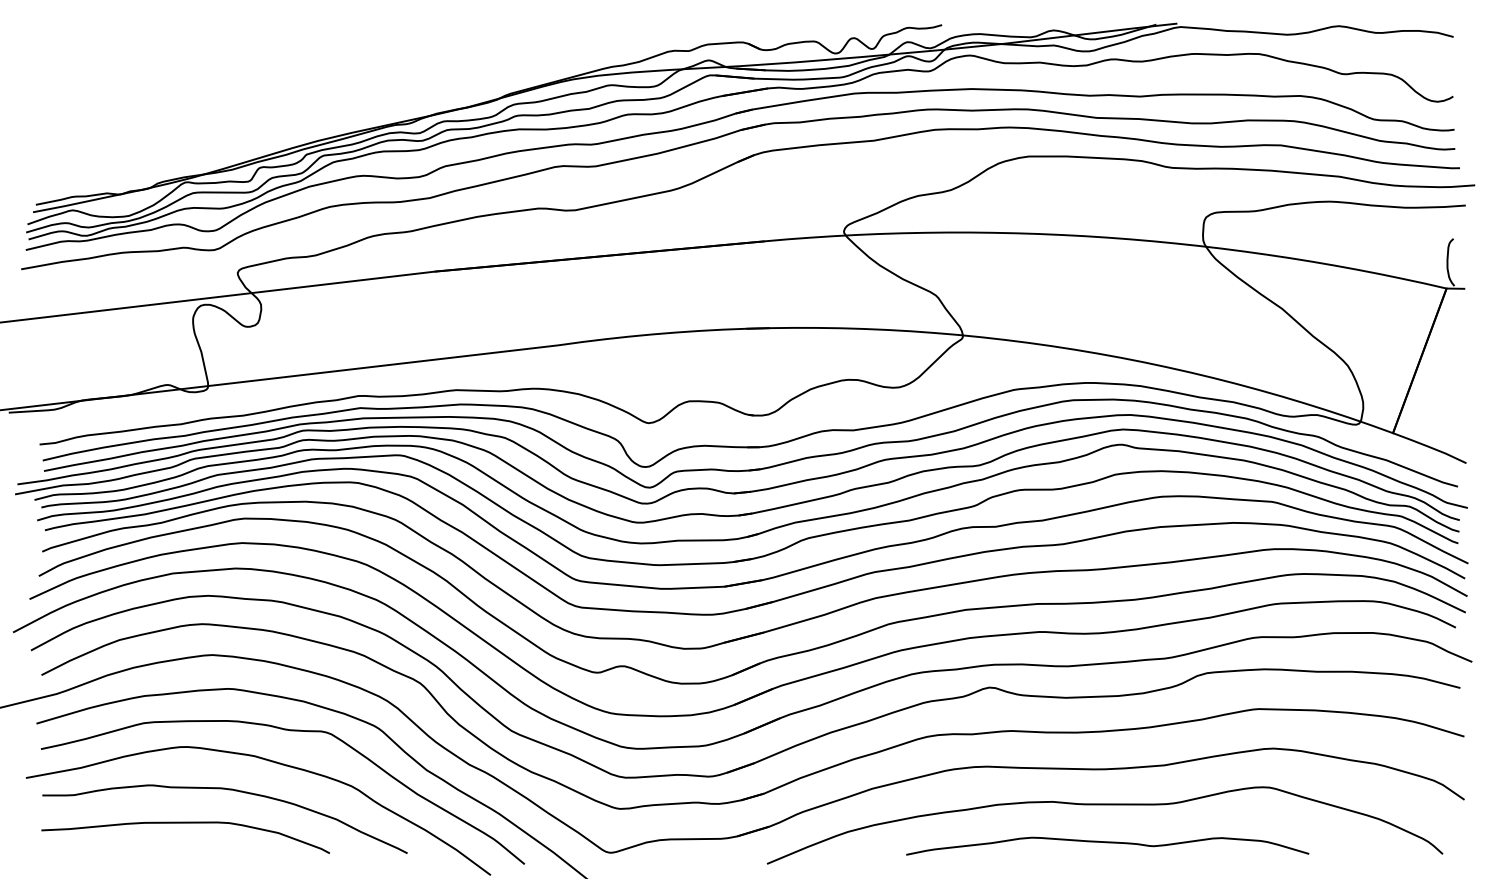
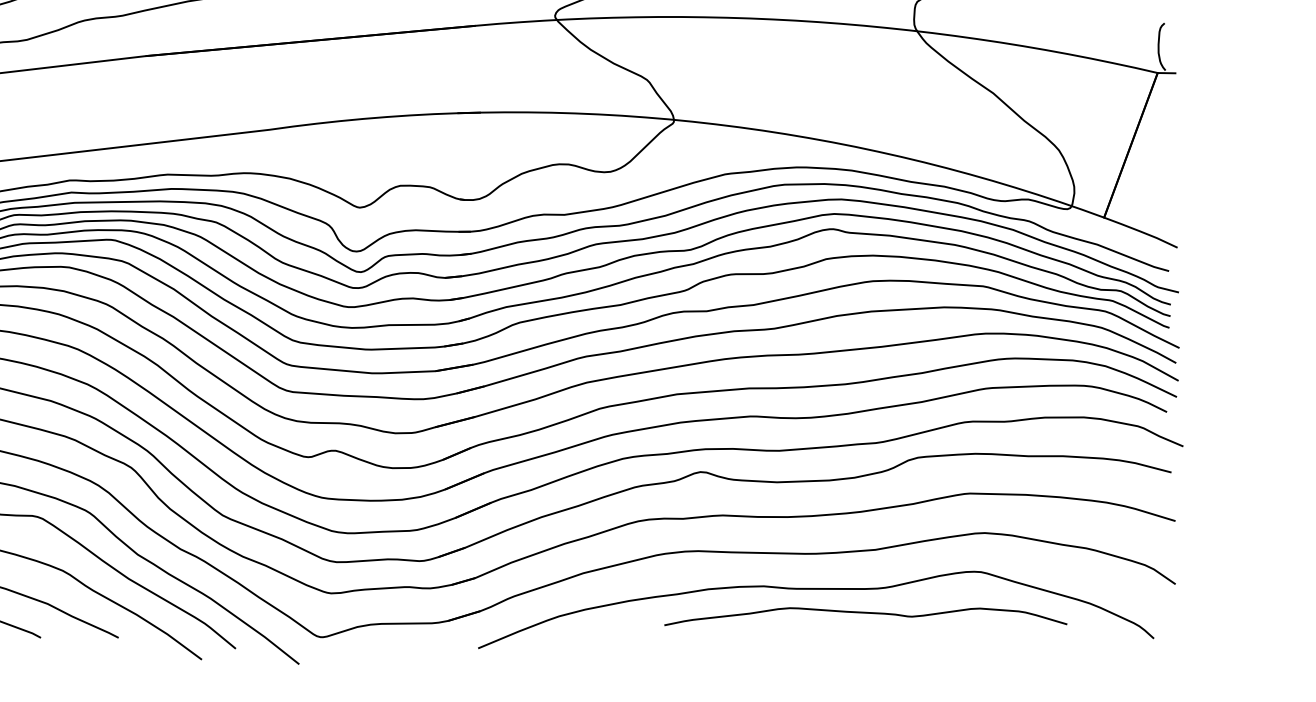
curve: (1107, 843) -> (865, 613), moved

